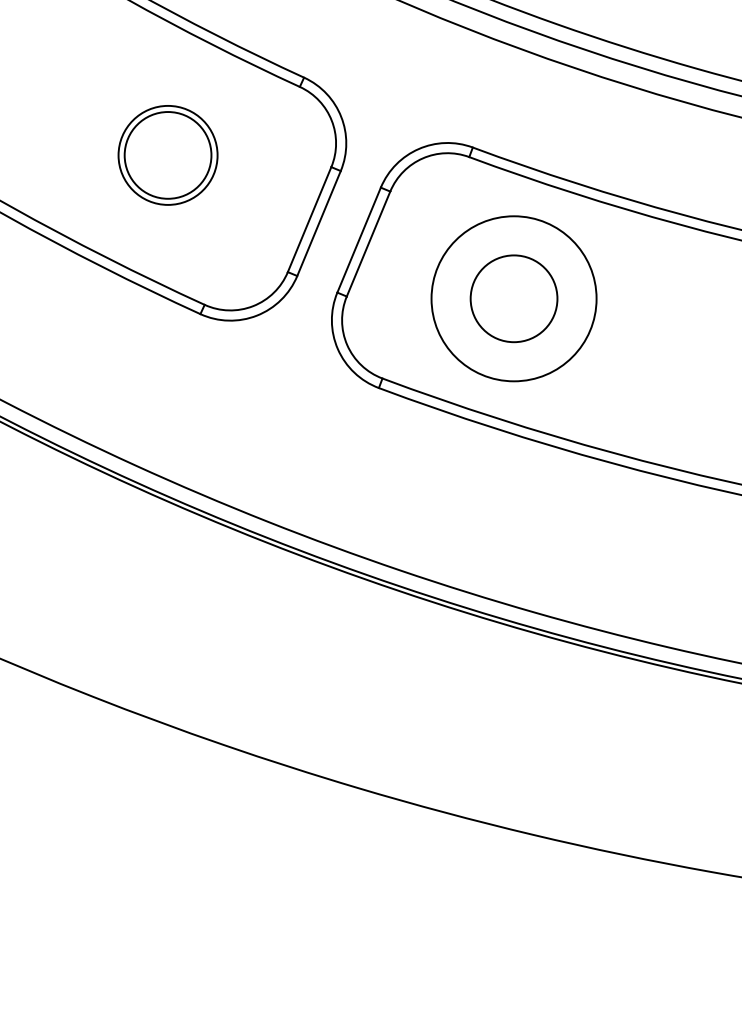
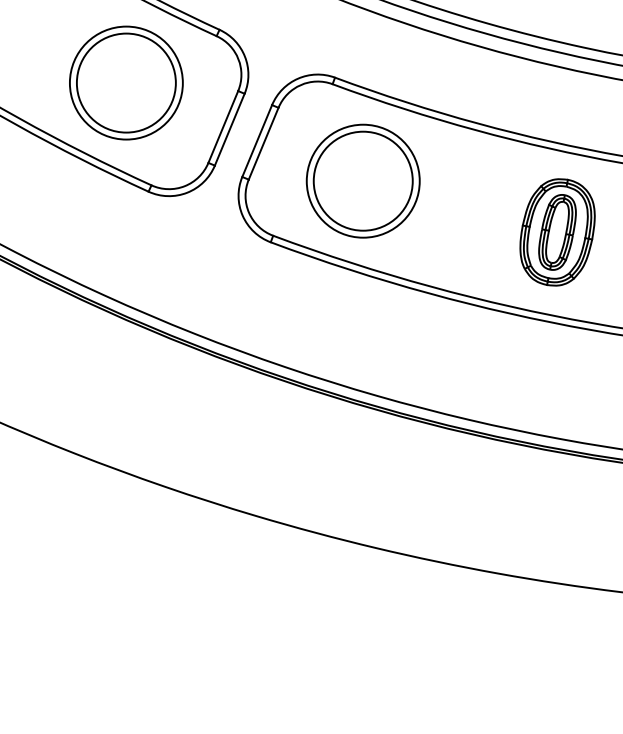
part: (168, 154) -> (126, 82), size x1.67
circle: (512, 297) -> (362, 180), size x1.67

